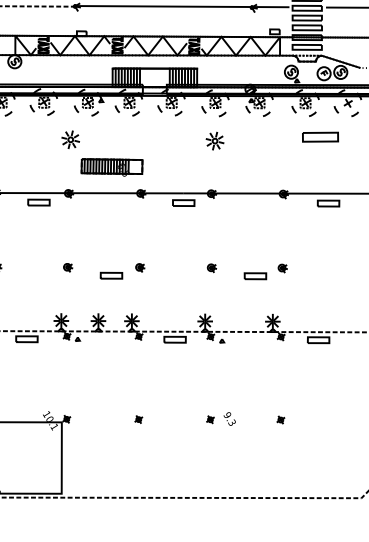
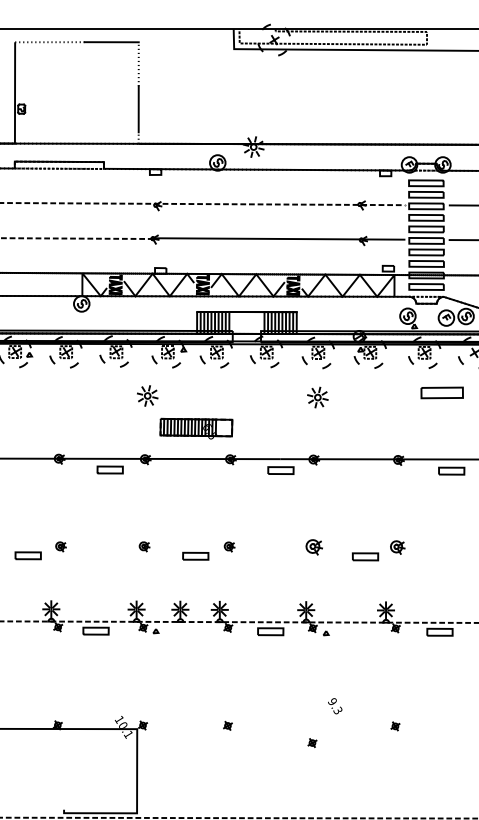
part: (211, 268) -> (313, 547), size x1.6
part: (282, 268) -> (397, 547), size x1.4
part: (210, 419) -> (312, 742), moved
text: (230, 419) -> (335, 706), moved

